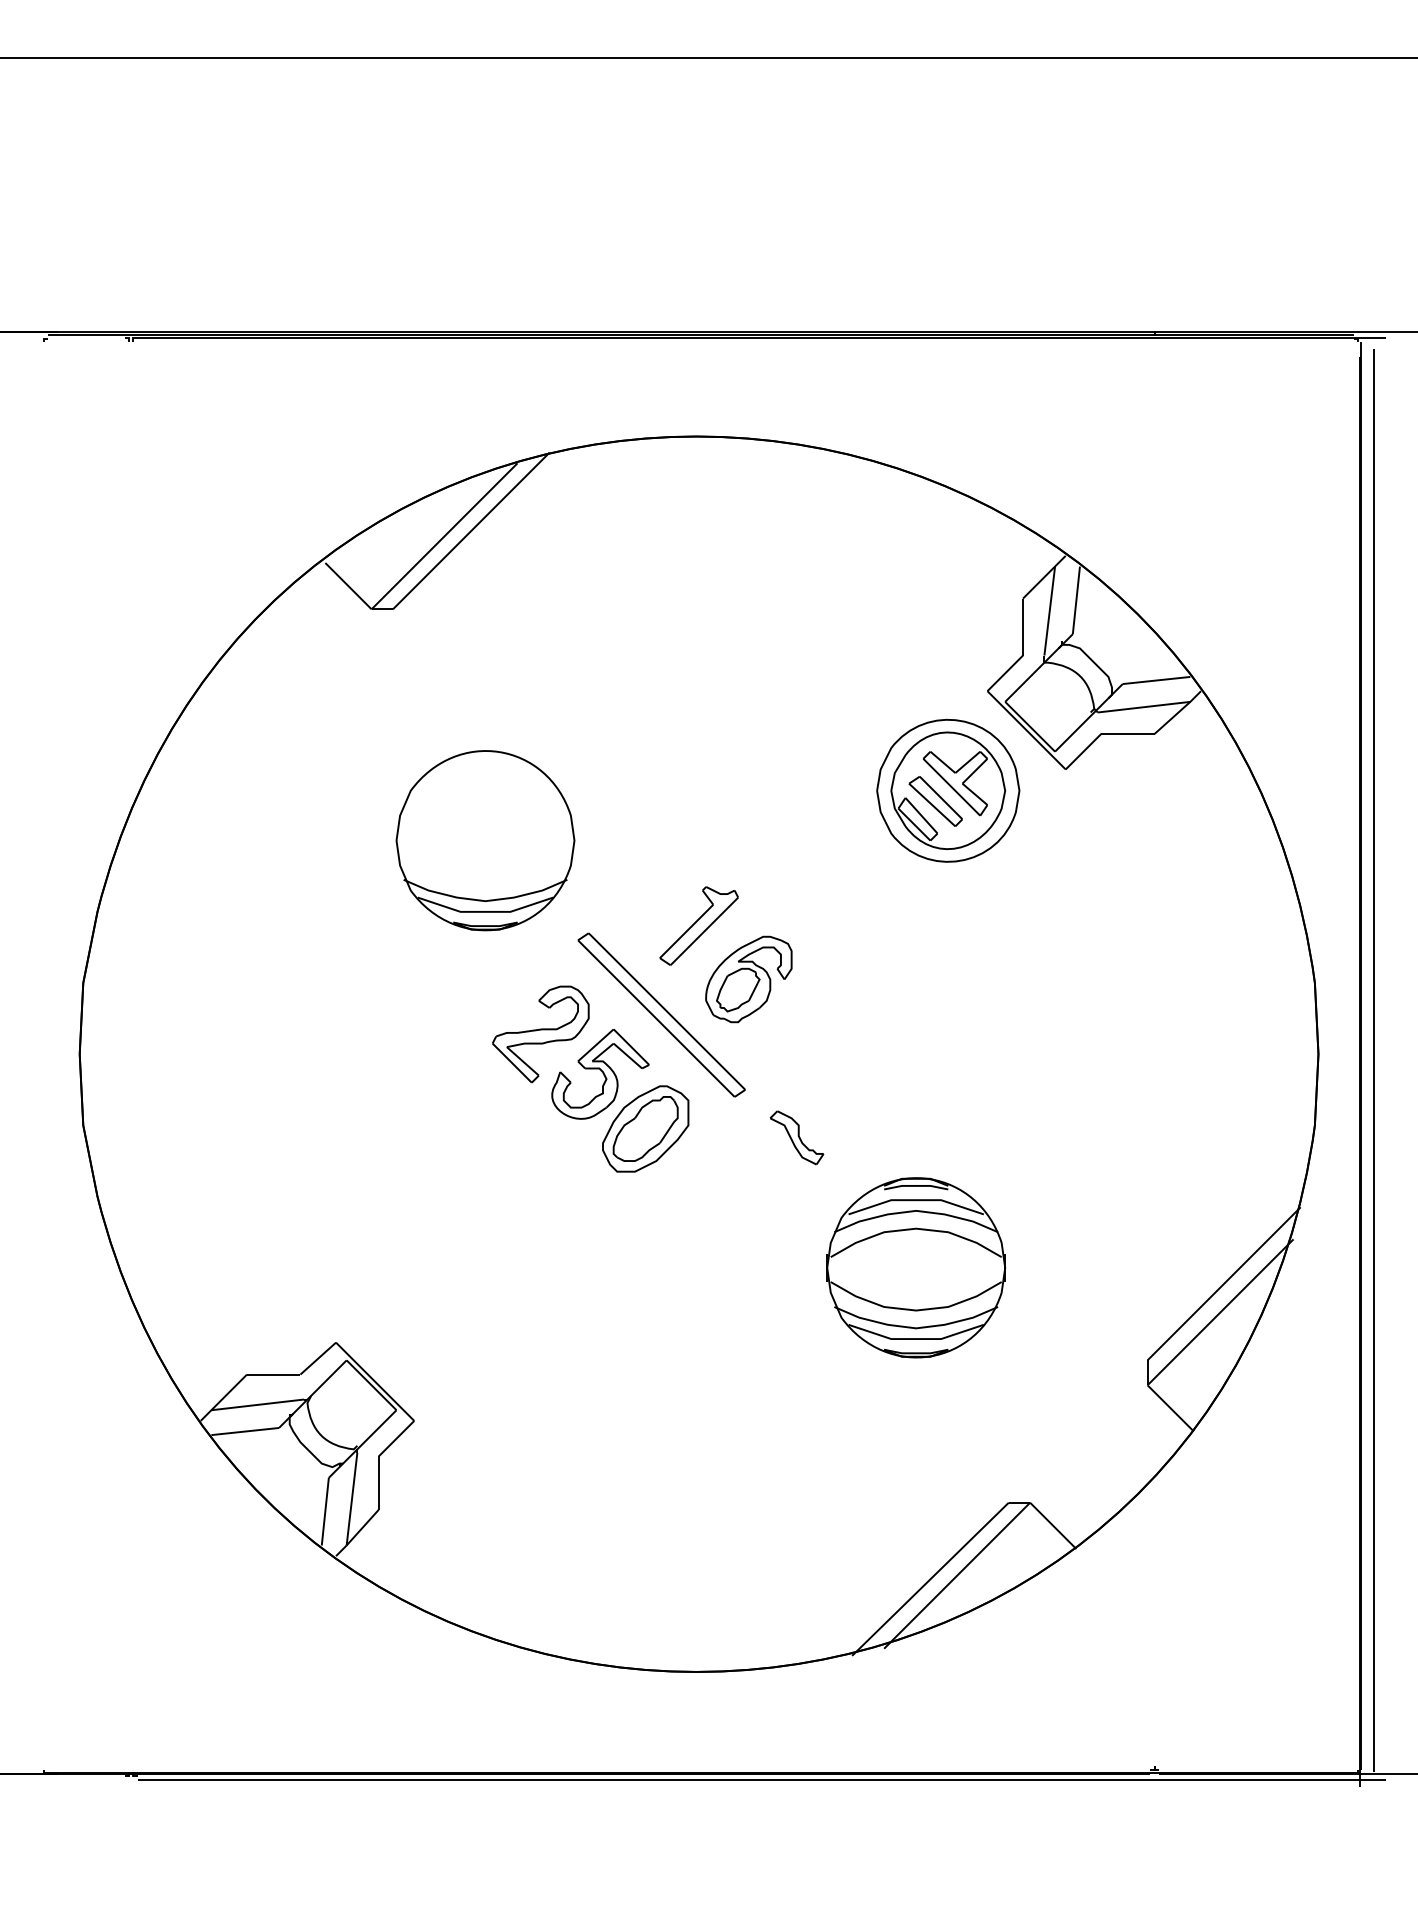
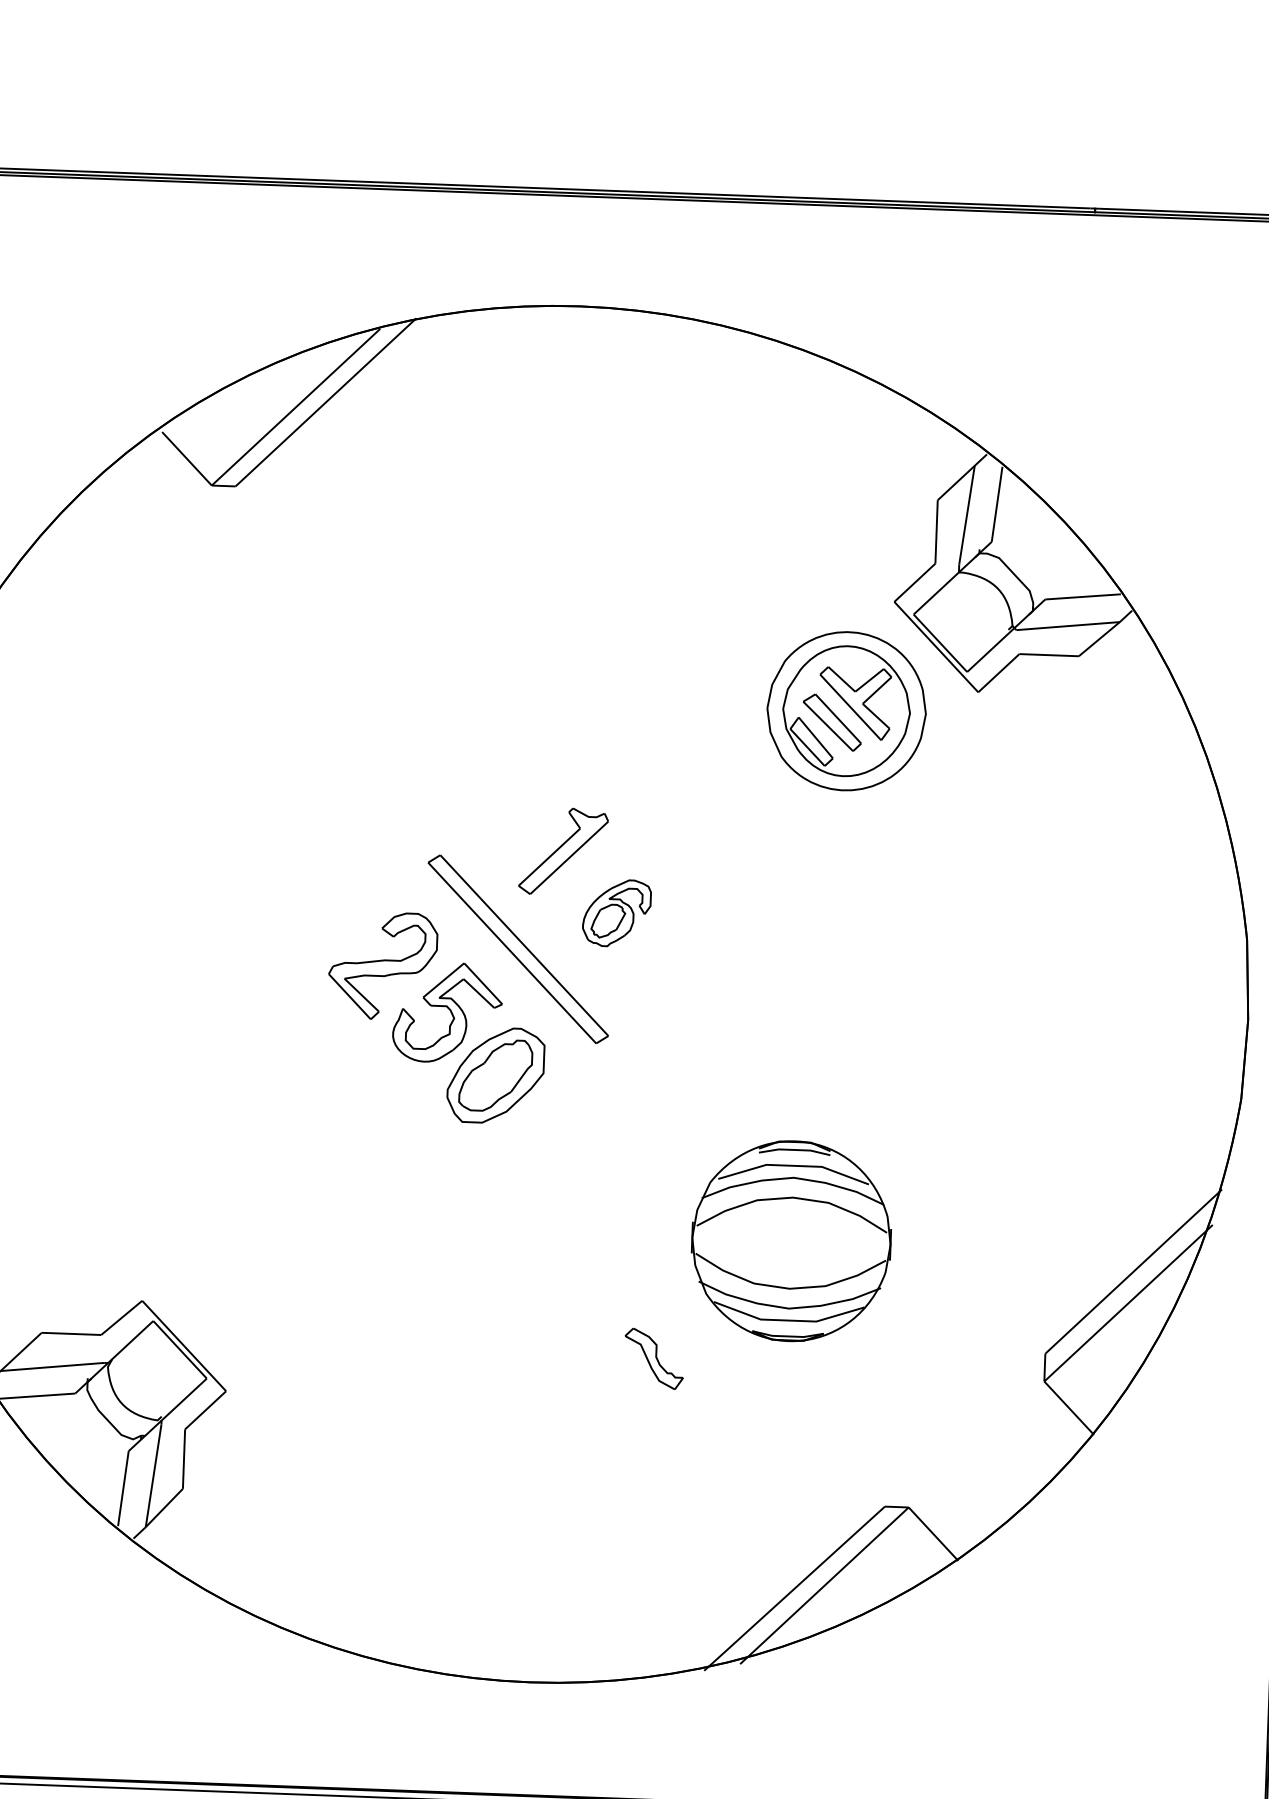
part: (485, 840) -> (329, 747), removed
part: (748, 979) -> (616, 913), size x0.7
part: (796, 1137) -> (653, 1358), moved

